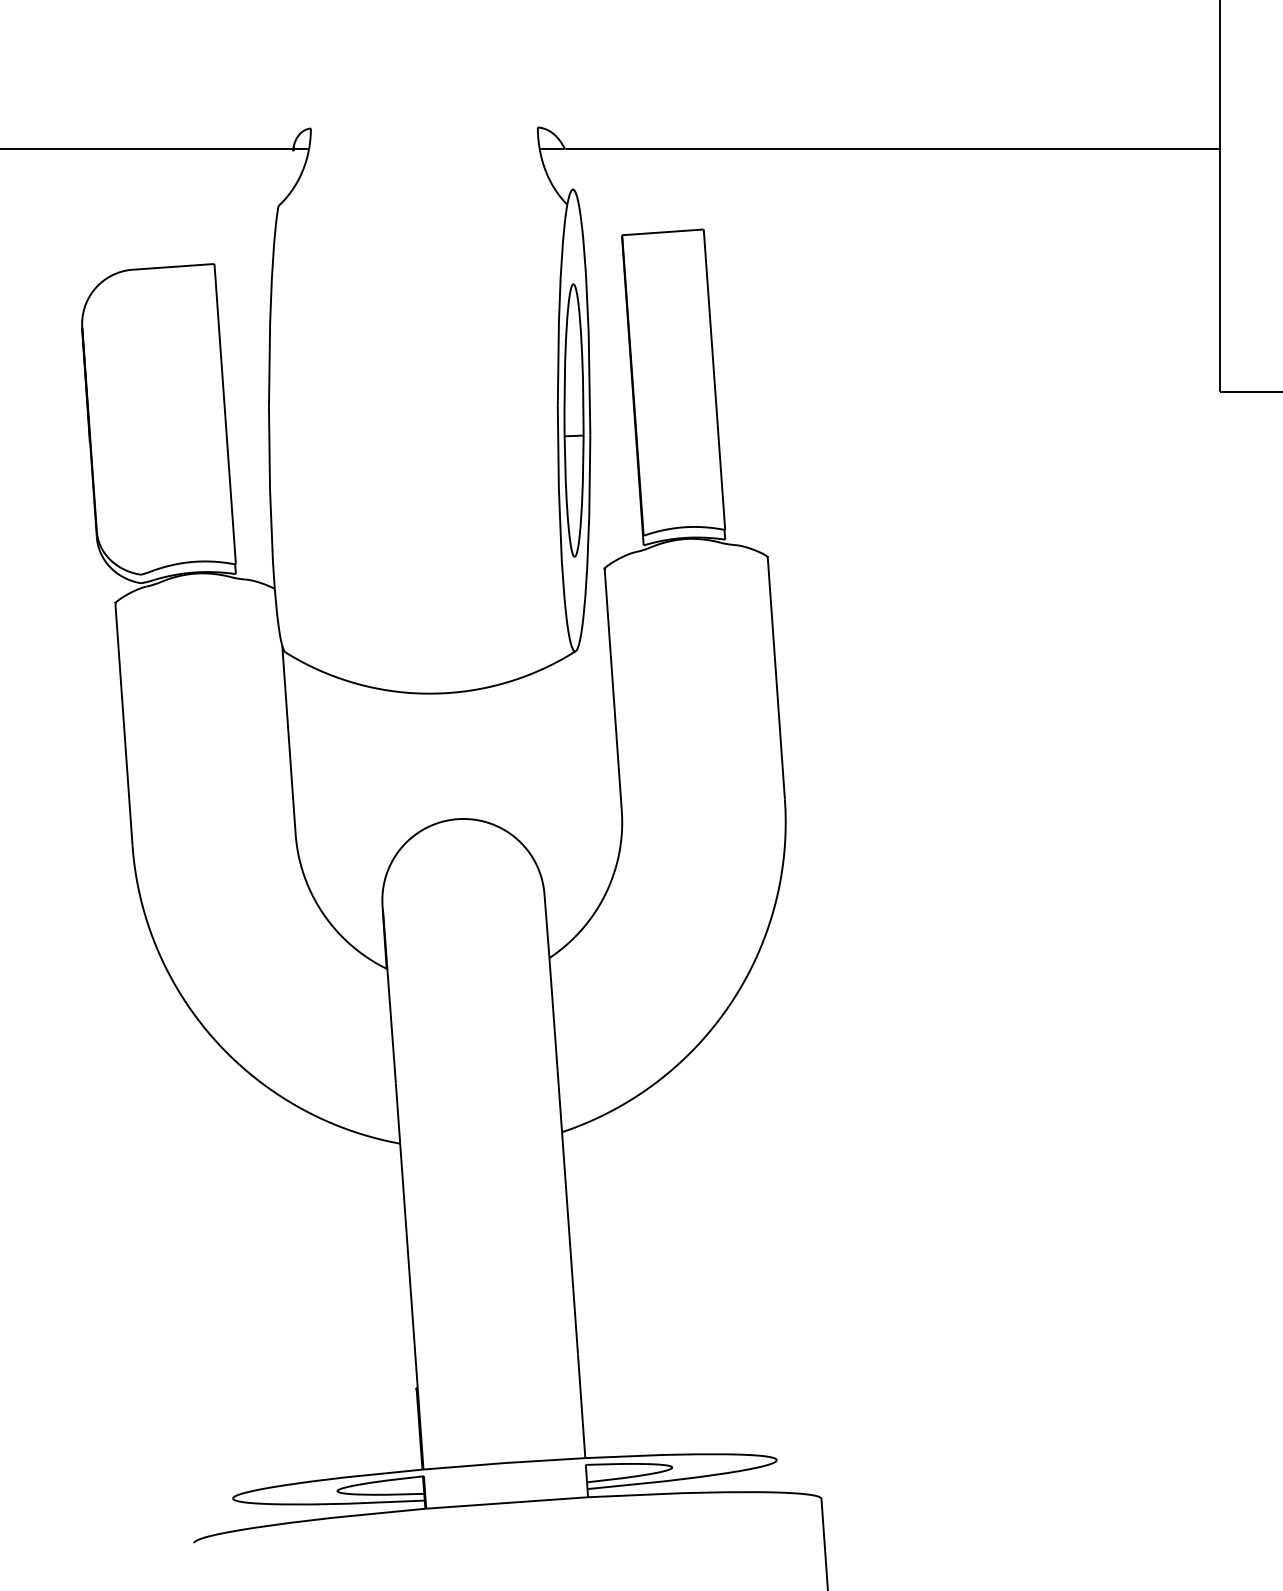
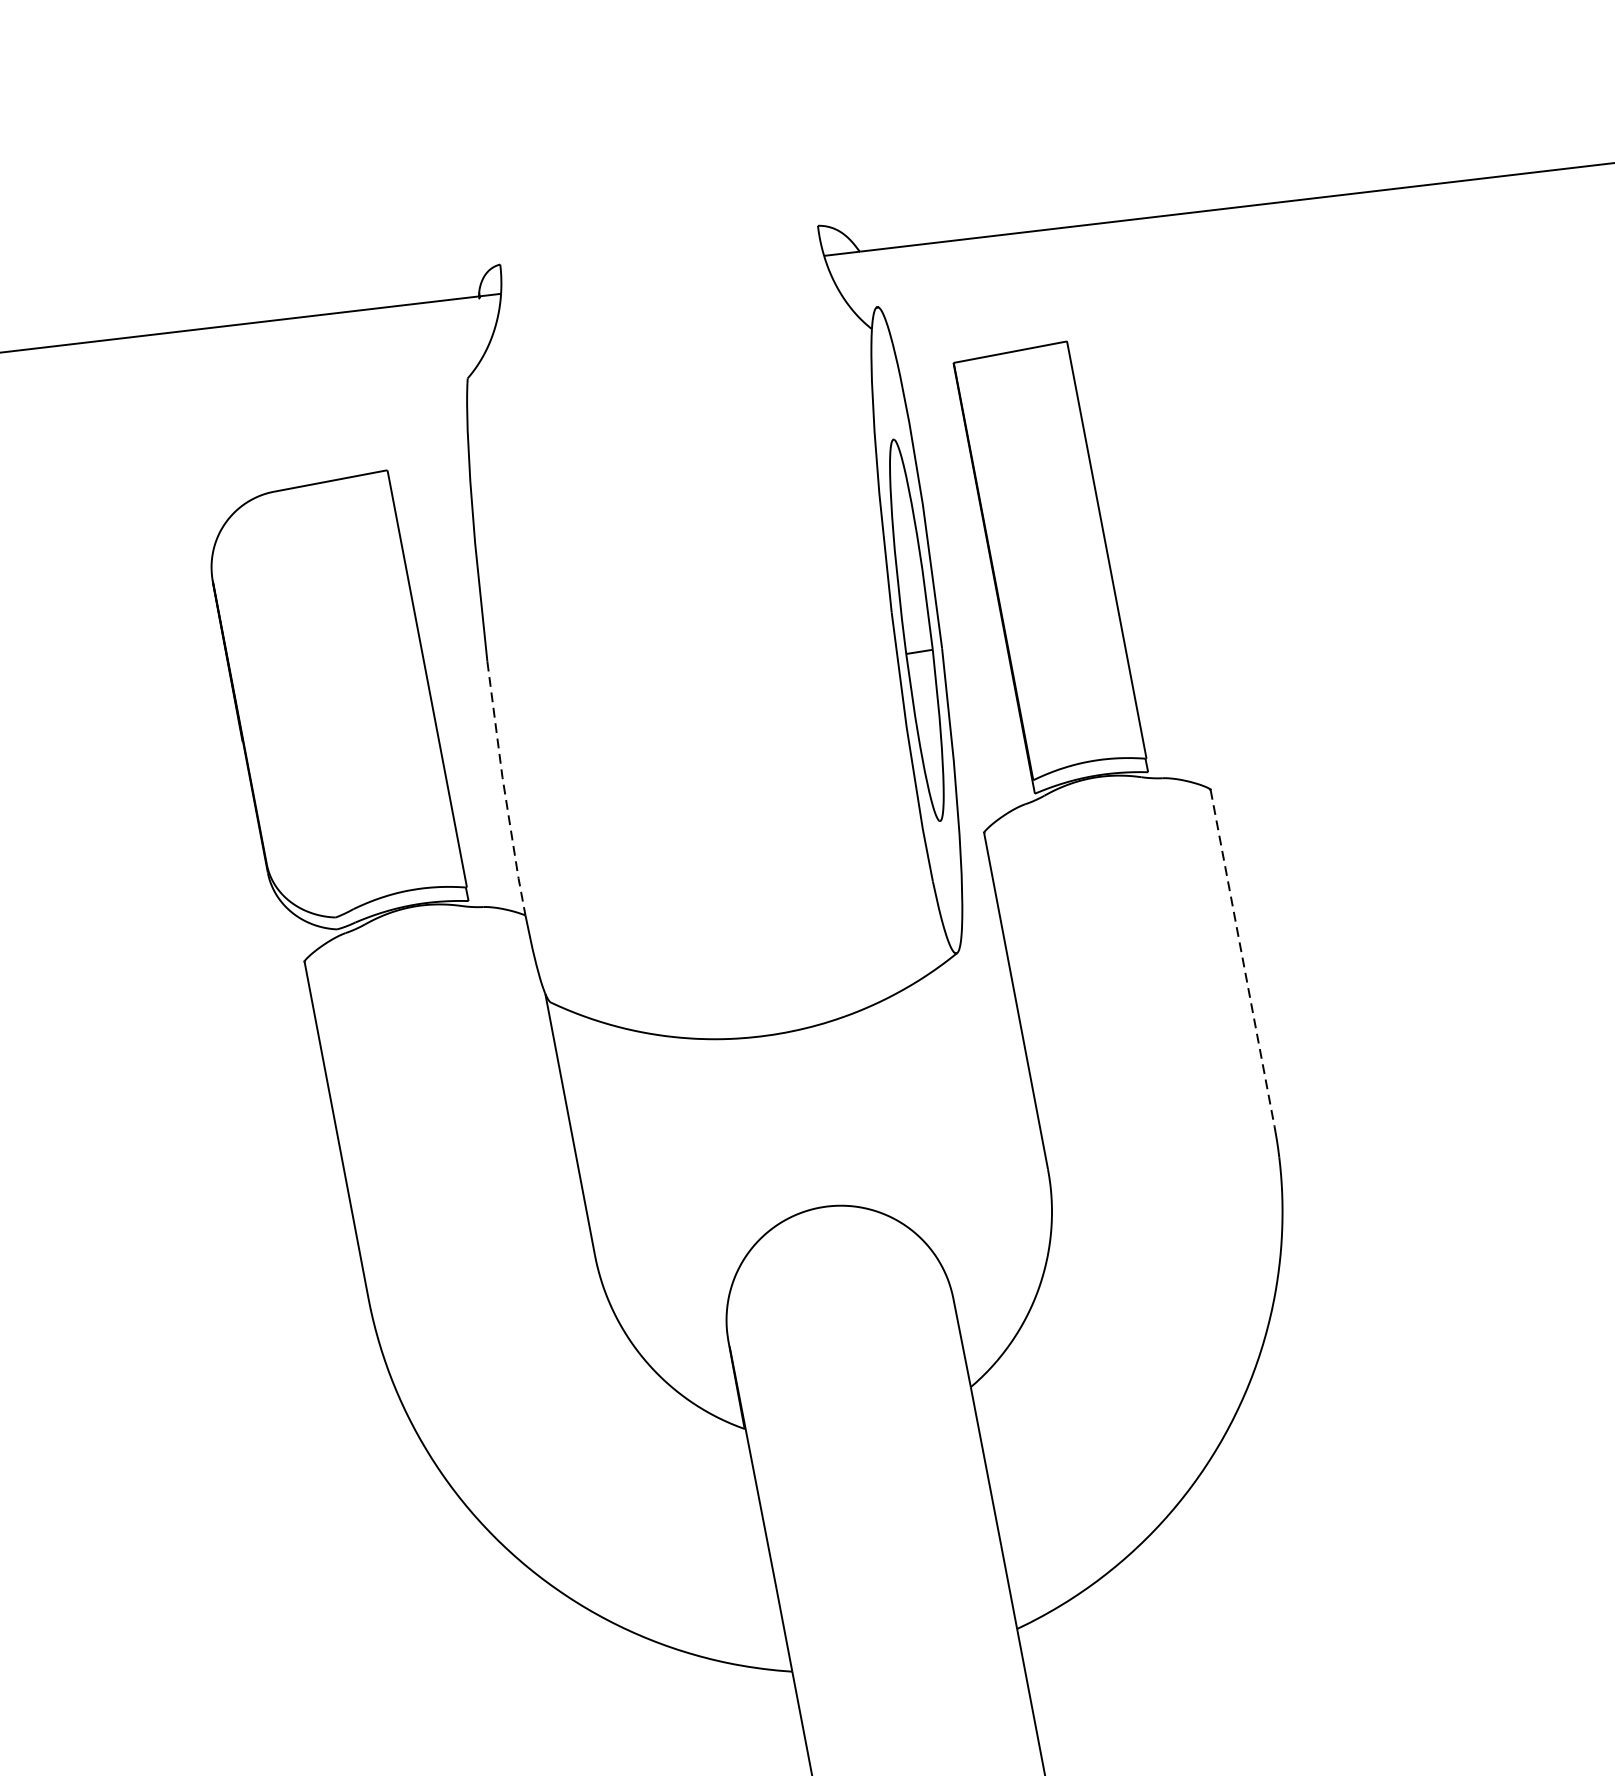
line: (270, 498) -> (504, 789), solid -> dashed
line: (776, 678) -> (1242, 958), solid -> dashed

